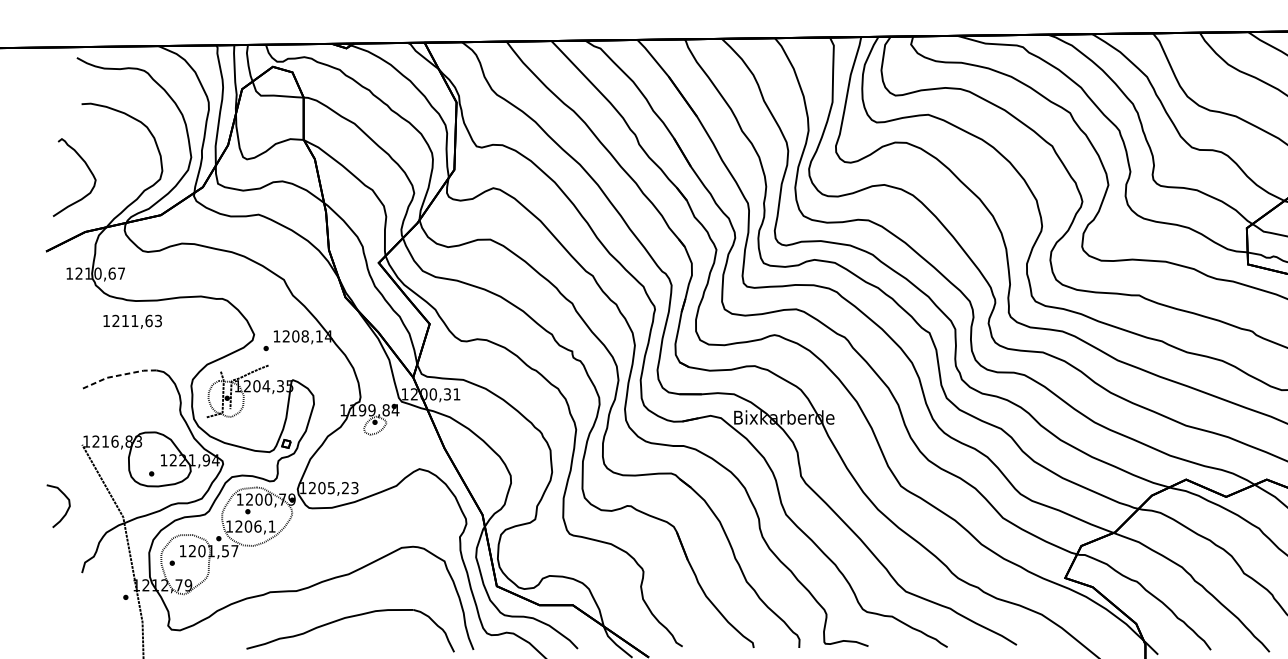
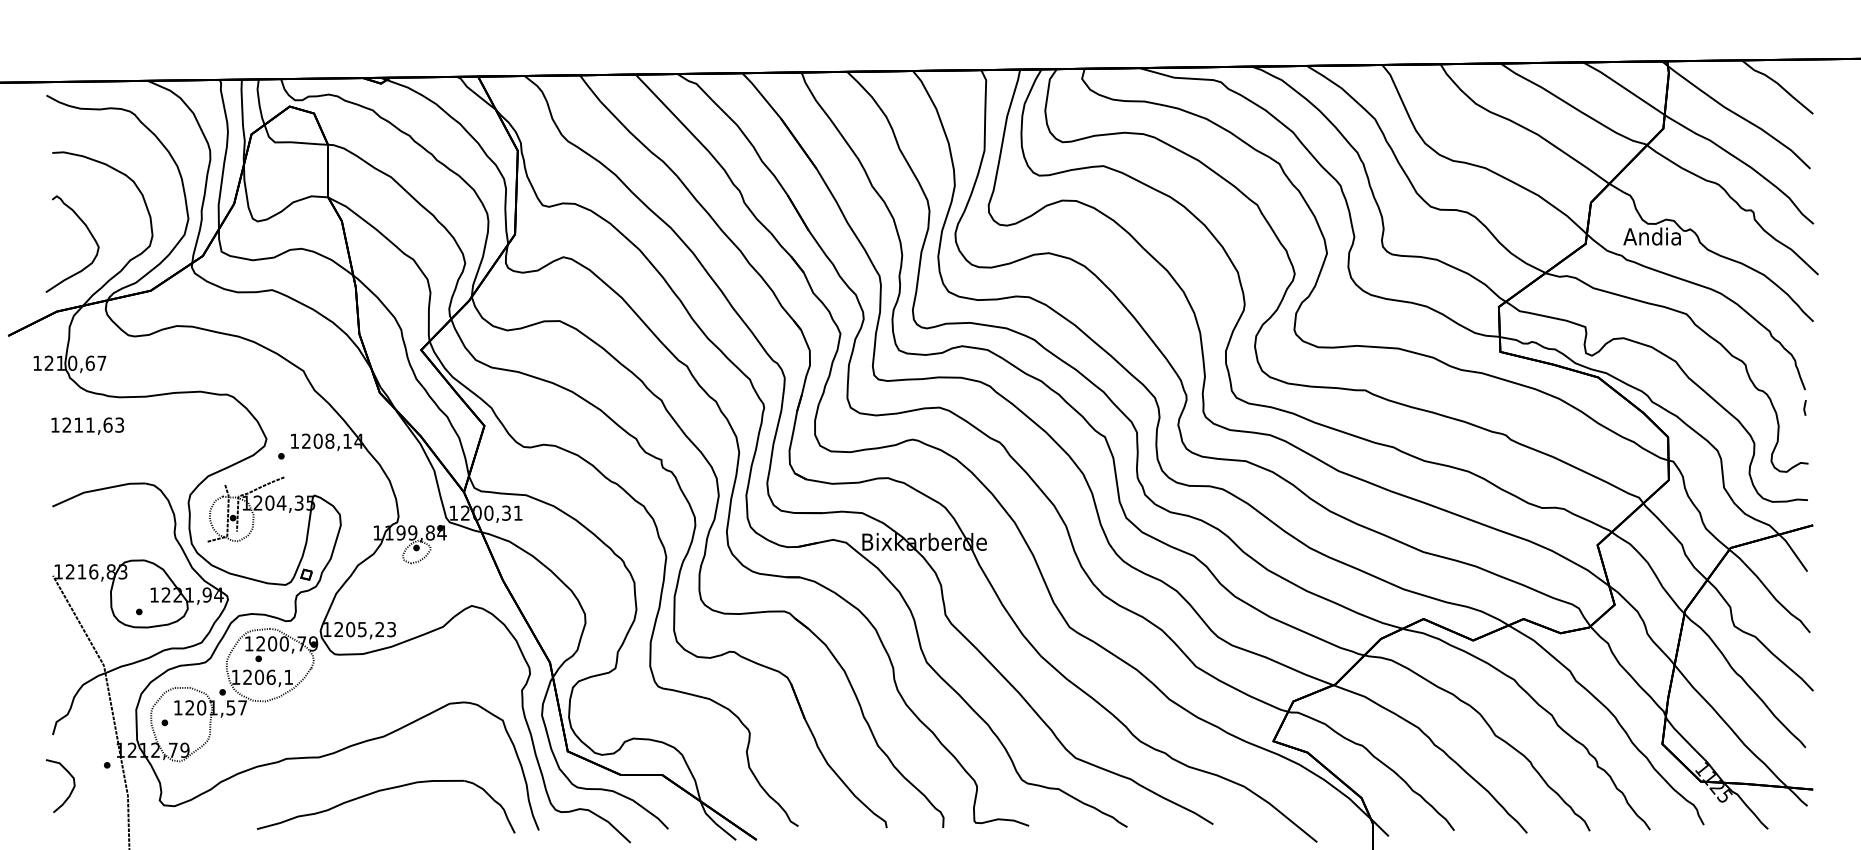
curve: (88, 169) -> (89, 233), moved
text: (132, 321) -> (87, 425), moved
line: (118, 376) -> (97, 490), dashed -> solid
curve: (67, 509) -> (71, 790), moved

